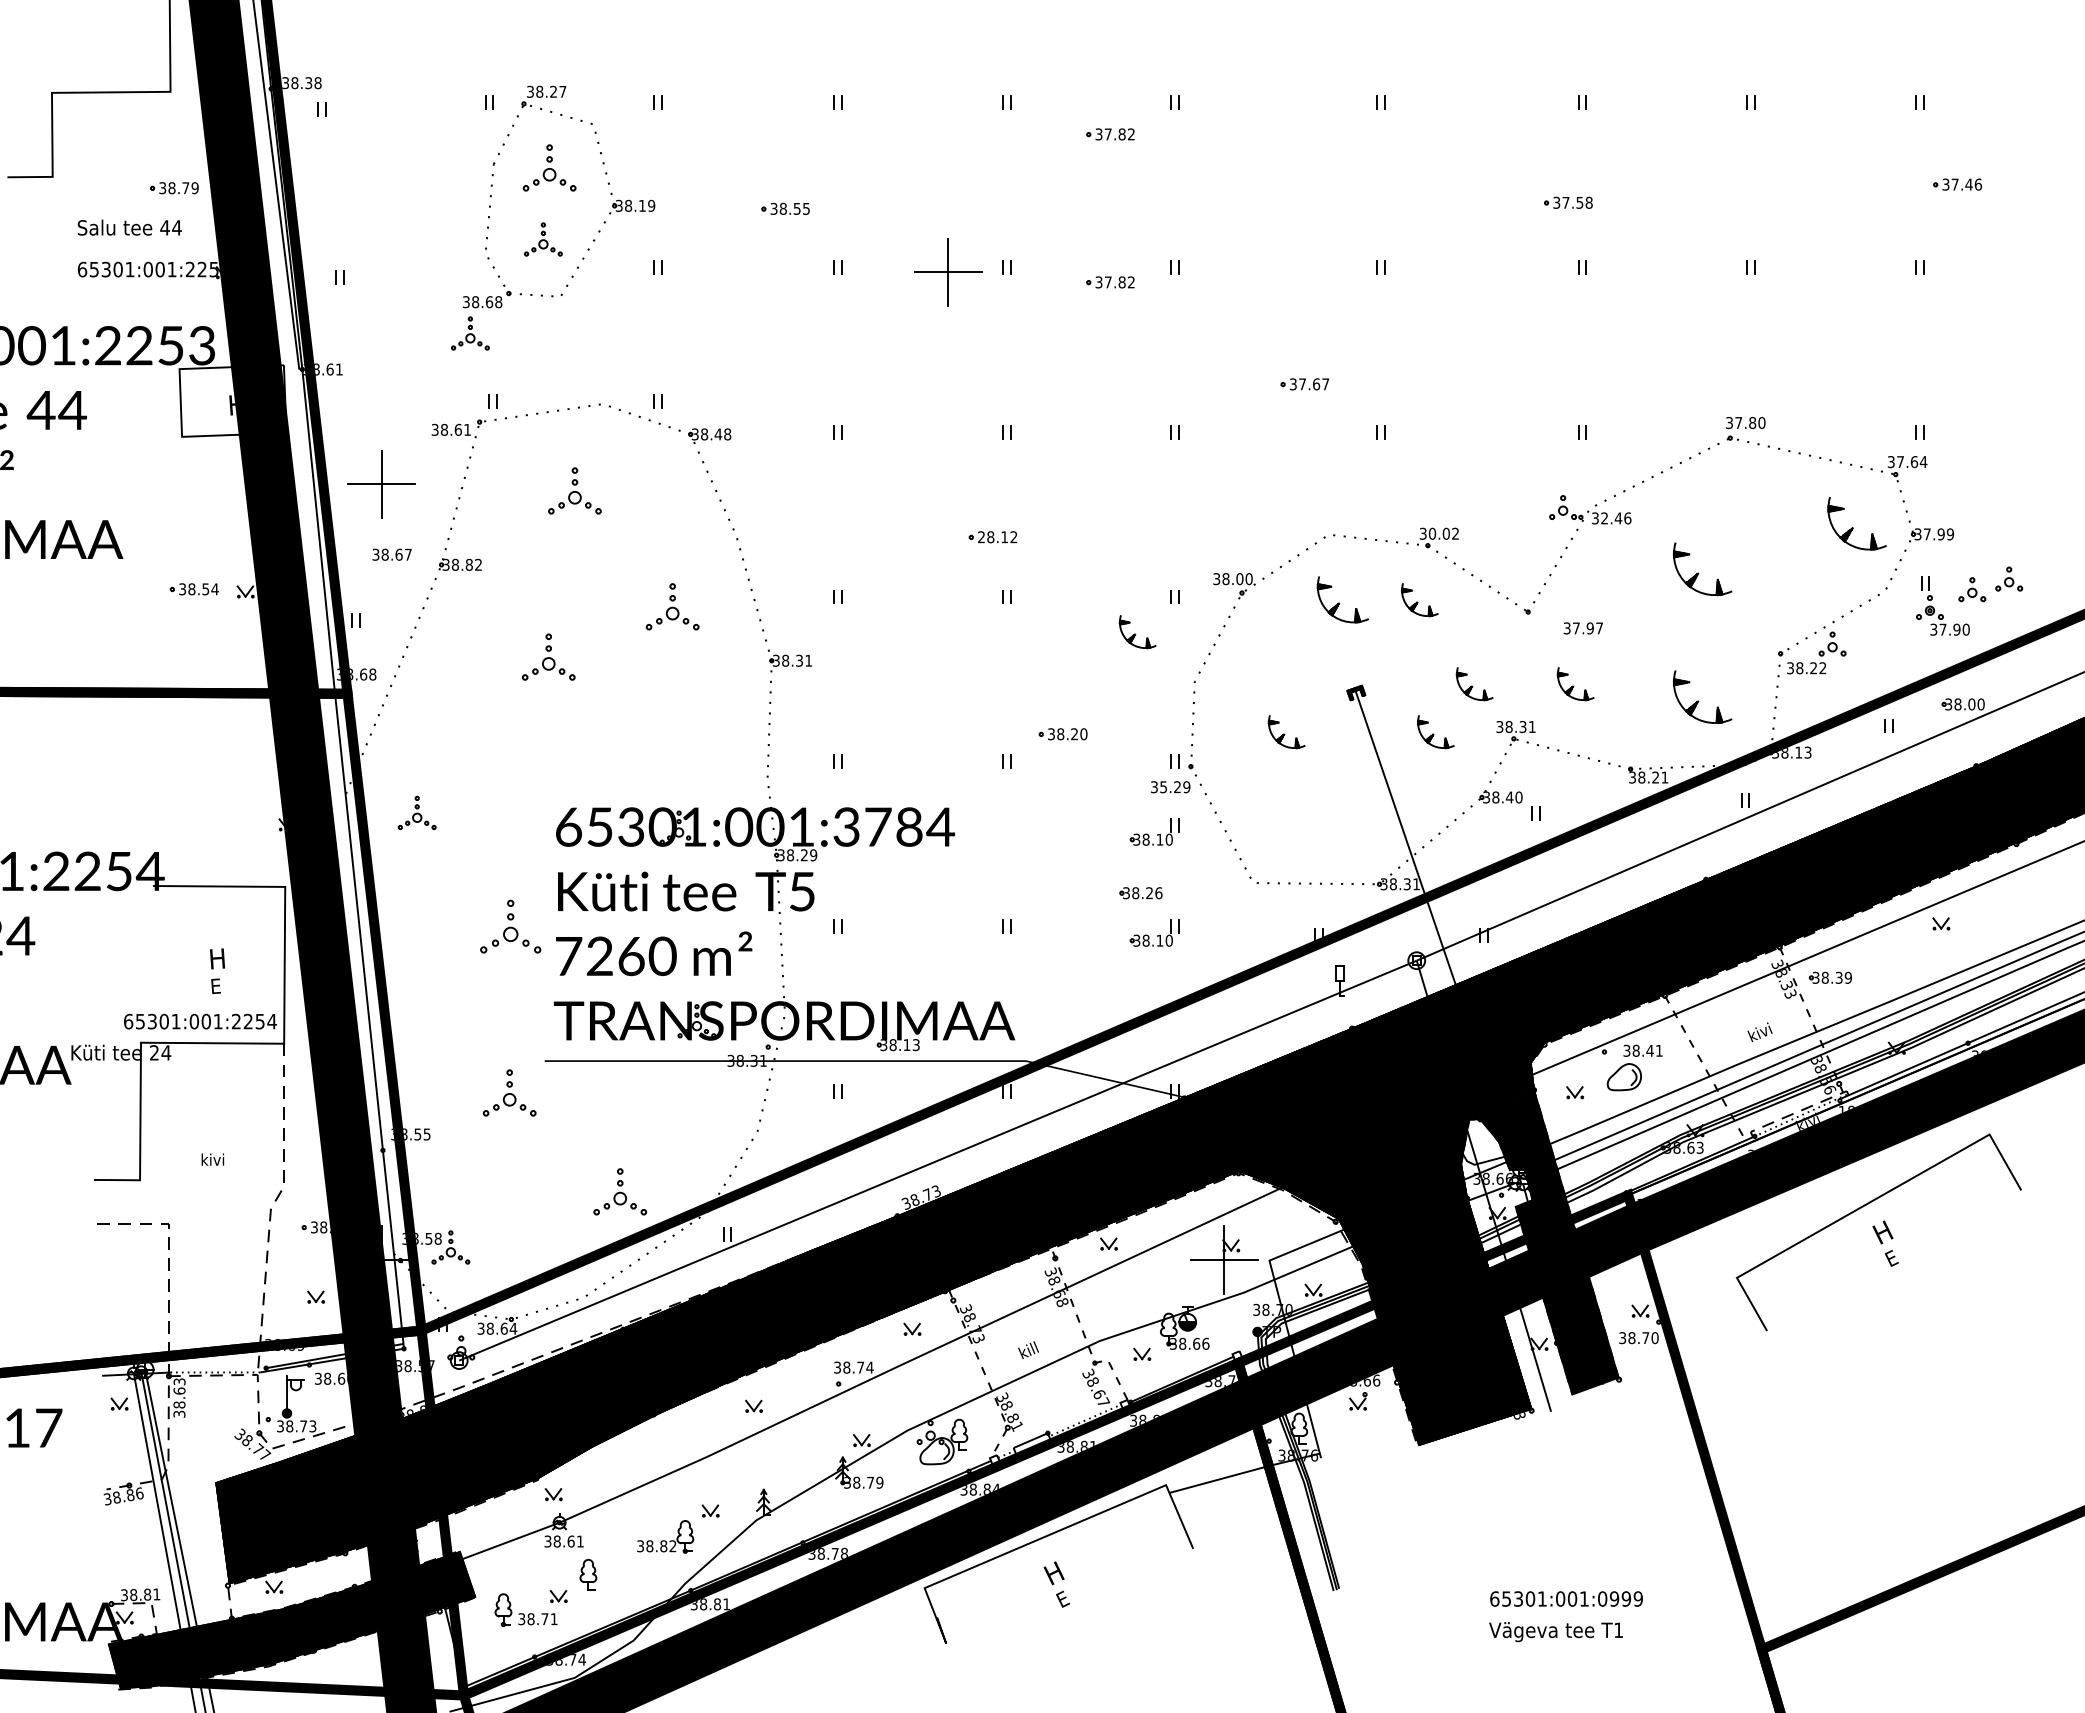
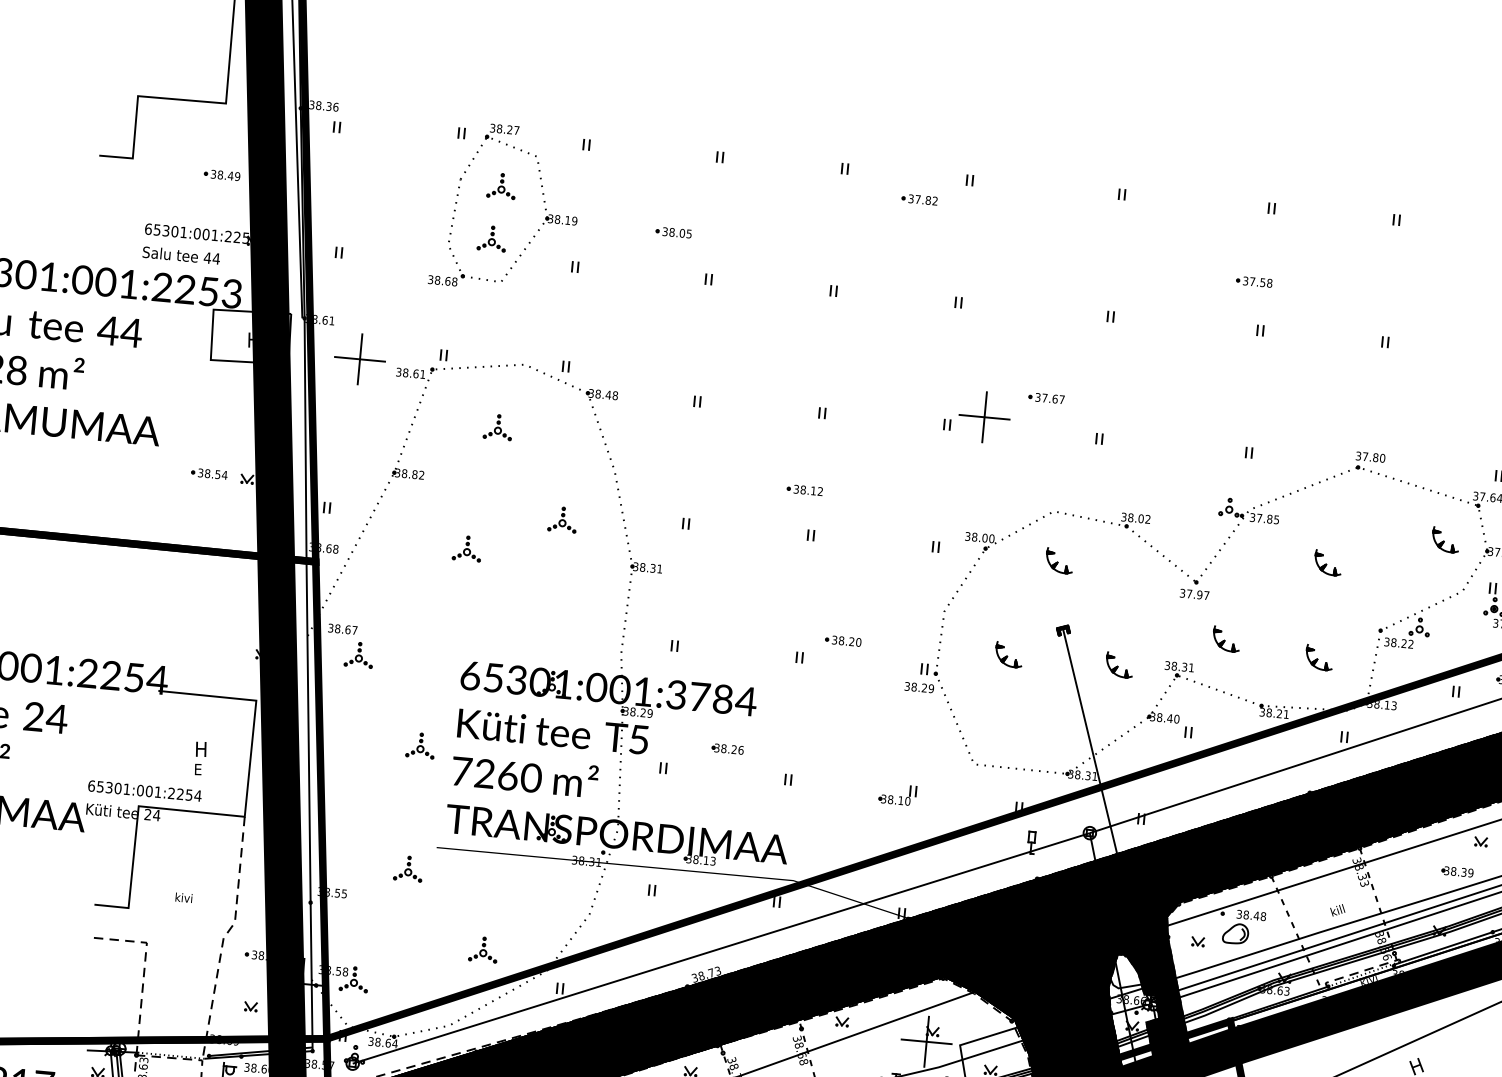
text: (317, 82) -> (335, 106), 38.38 -> 38.36
part: (549, 167) -> (501, 185), size x0.71
text: (185, 187) -> (230, 175), 38.79 -> 38.49
text: (796, 208) -> (681, 233), 38.55 -> 38.05
text: (129, 227) -> (181, 255), moved
part: (948, 272) -> (984, 417), moved
part: (1110, 282) -> (909, 309), removed
part: (470, 333) -> (431, 303), removed
part: (381, 484) -> (359, 359), moved
part: (574, 490) -> (497, 426), size x0.71
text: (1616, 518) -> (1268, 519), 32.46 -> 37.85
part: (1856, 524) -> (1445, 540), size x0.62
text: (1432, 533) -> (1130, 517), 30.02 -> 38.02
text: (981, 537) -> (796, 489), 28.12 -> 38.12
text: (391, 554) -> (342, 629), moved
part: (1701, 569) -> (1327, 562), size x0.62
part: (1342, 600) -> (1059, 561), size x0.71
part: (1419, 600) -> (1116, 566), removed
part: (672, 606) -> (562, 519), size x0.71
text: (1582, 628) -> (1194, 594), moved
part: (1137, 632) -> (905, 570), removed
part: (548, 657) -> (467, 548), size x0.71
part: (1474, 684) -> (1151, 632), removed
part: (1701, 697) -> (1318, 657), size x0.62
text: (1163, 787) -> (914, 687), 35.29 -> 38.29
part: (1154, 831) -> (904, 719), removed
part: (1140, 893) -> (727, 749), moved
part: (510, 926) -> (420, 745), size x0.62
part: (1829, 977) -> (1456, 871), moved
text: (200, 1021) -> (145, 790), moved
text: (1765, 1029) -> (1343, 908), kivi -> kill
text: (1658, 1050) -> (1262, 916), 38.41 -> 38.48
part: (509, 1092) -> (408, 868), size x0.71
text: (1842, 1108) -> (1395, 971), 18.68 -> 38.68
part: (619, 1191) -> (483, 949), size x0.71

